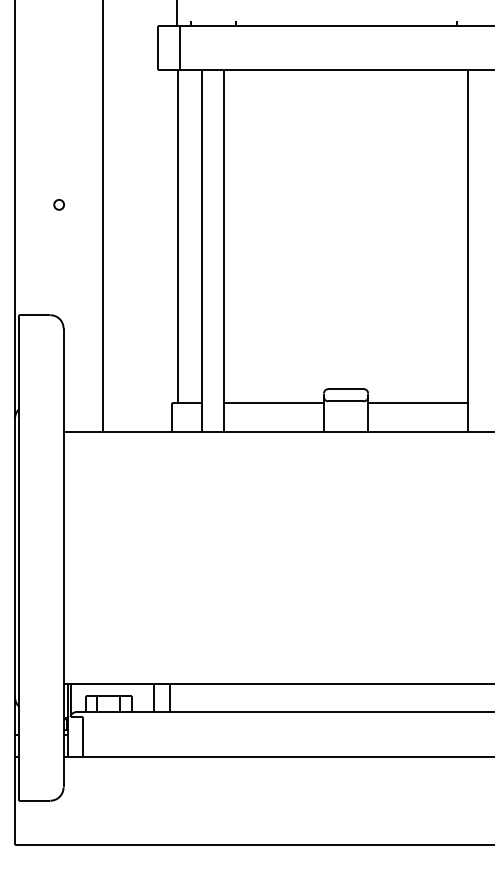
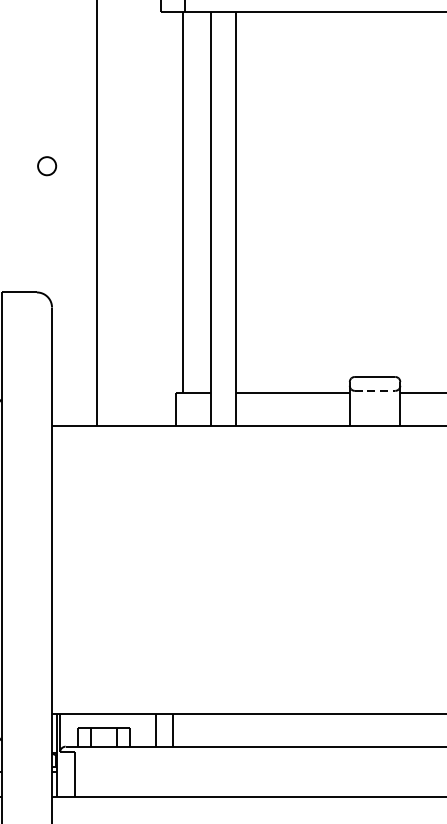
part: (58, 204) -> (46, 165), size x1.6
line: (346, 401) -> (375, 391), solid -> dashed

